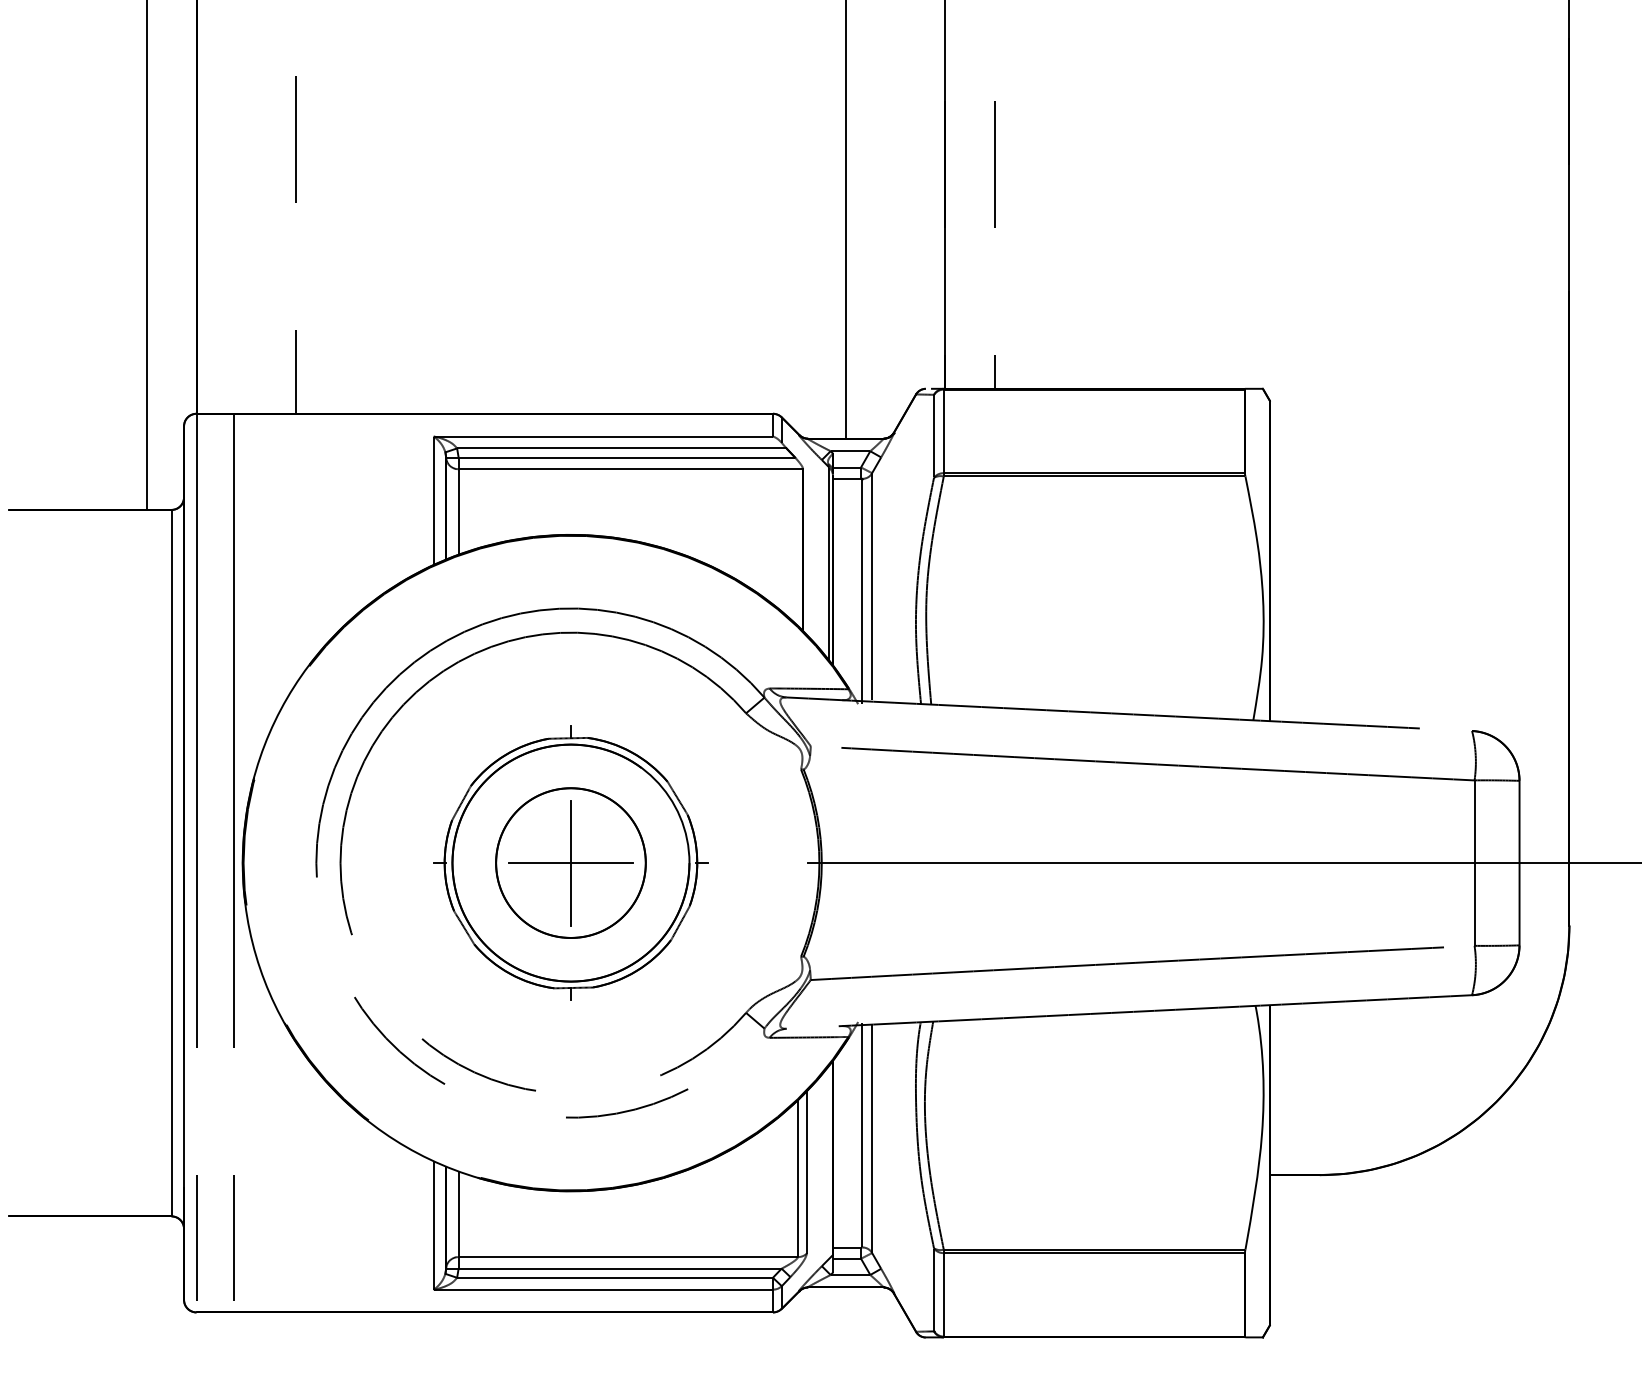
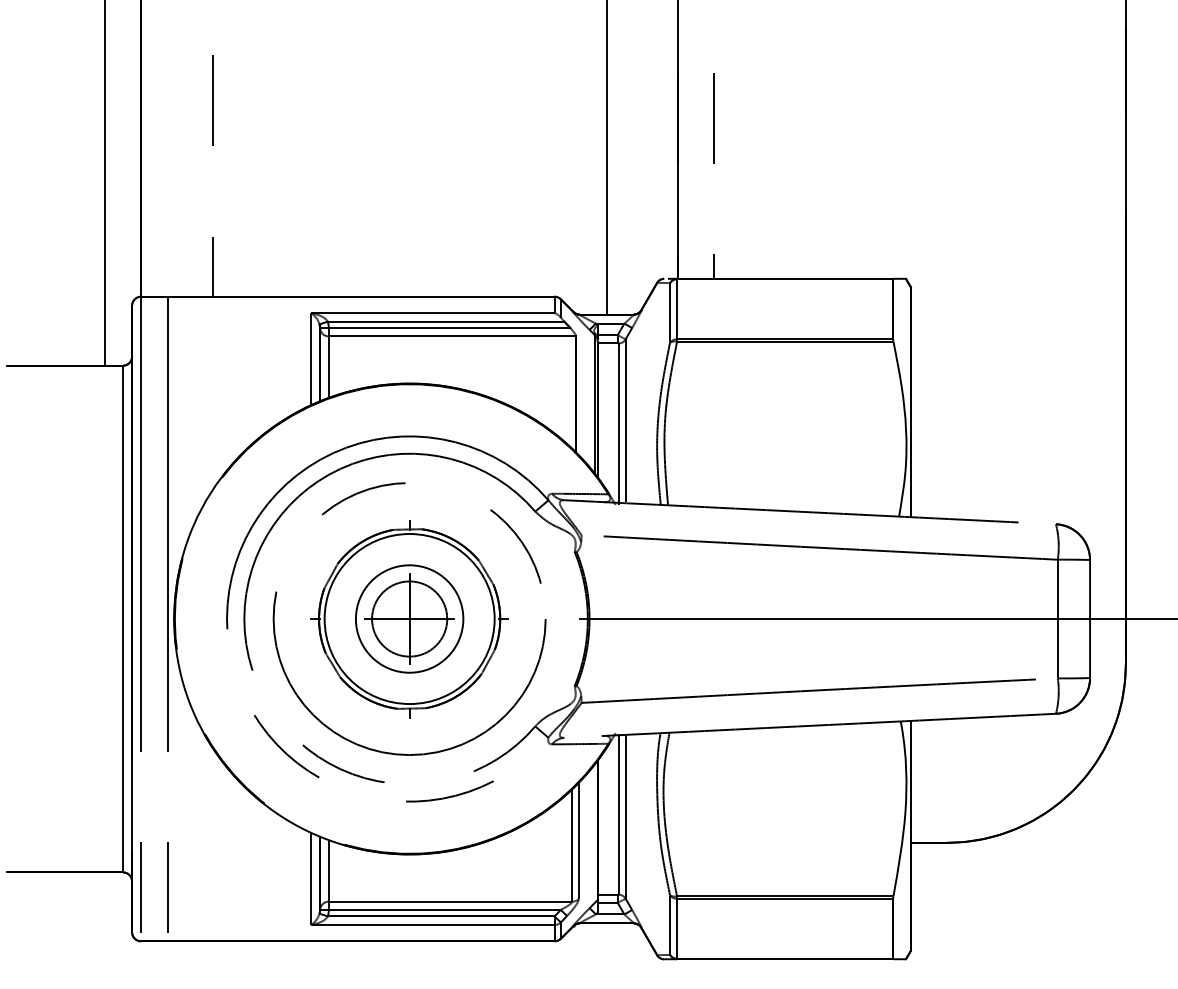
circle: (570, 862) -> (409, 618), size x1.6
circle: (570, 863) -> (409, 619), size x0.7

